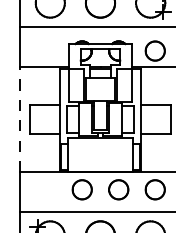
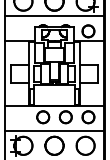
line: (19, 119) -> (4, 73), dashed -> solid

